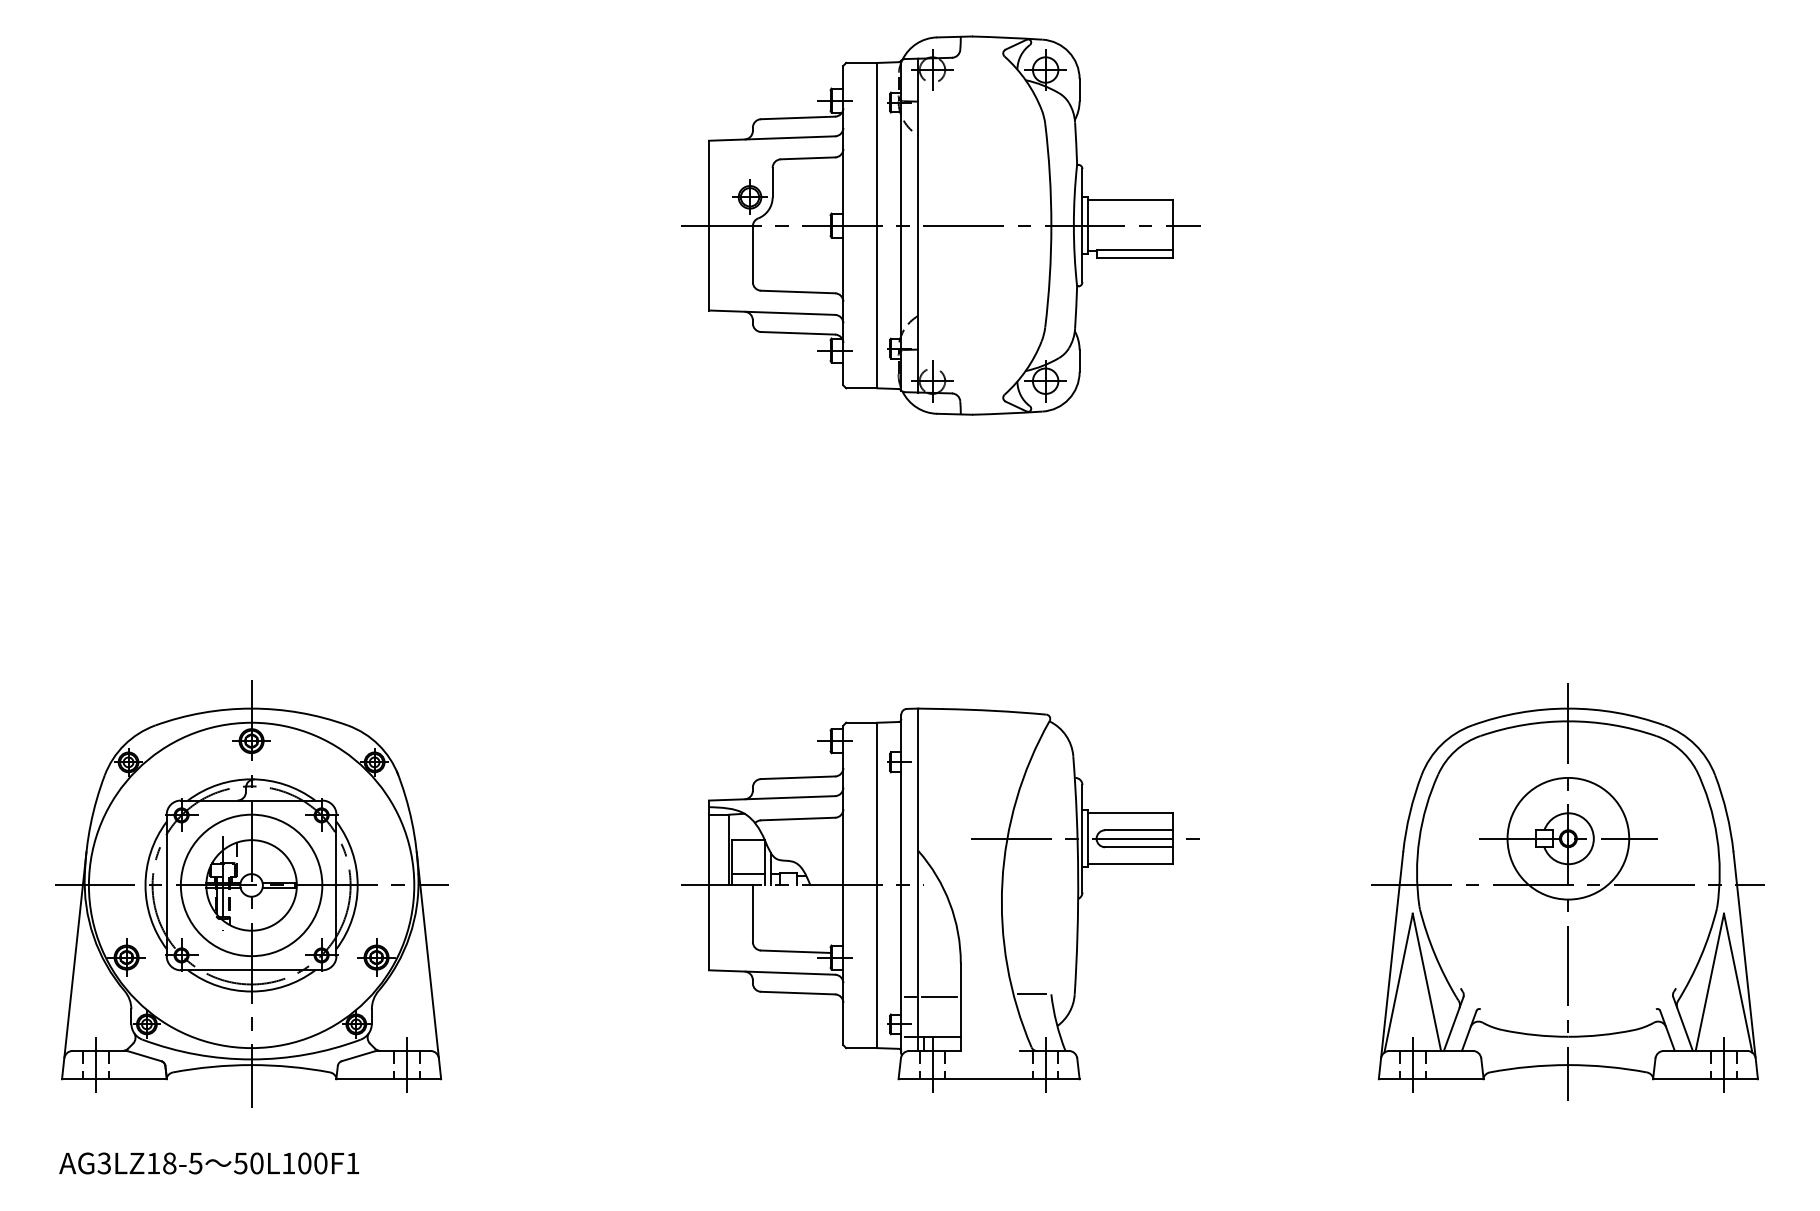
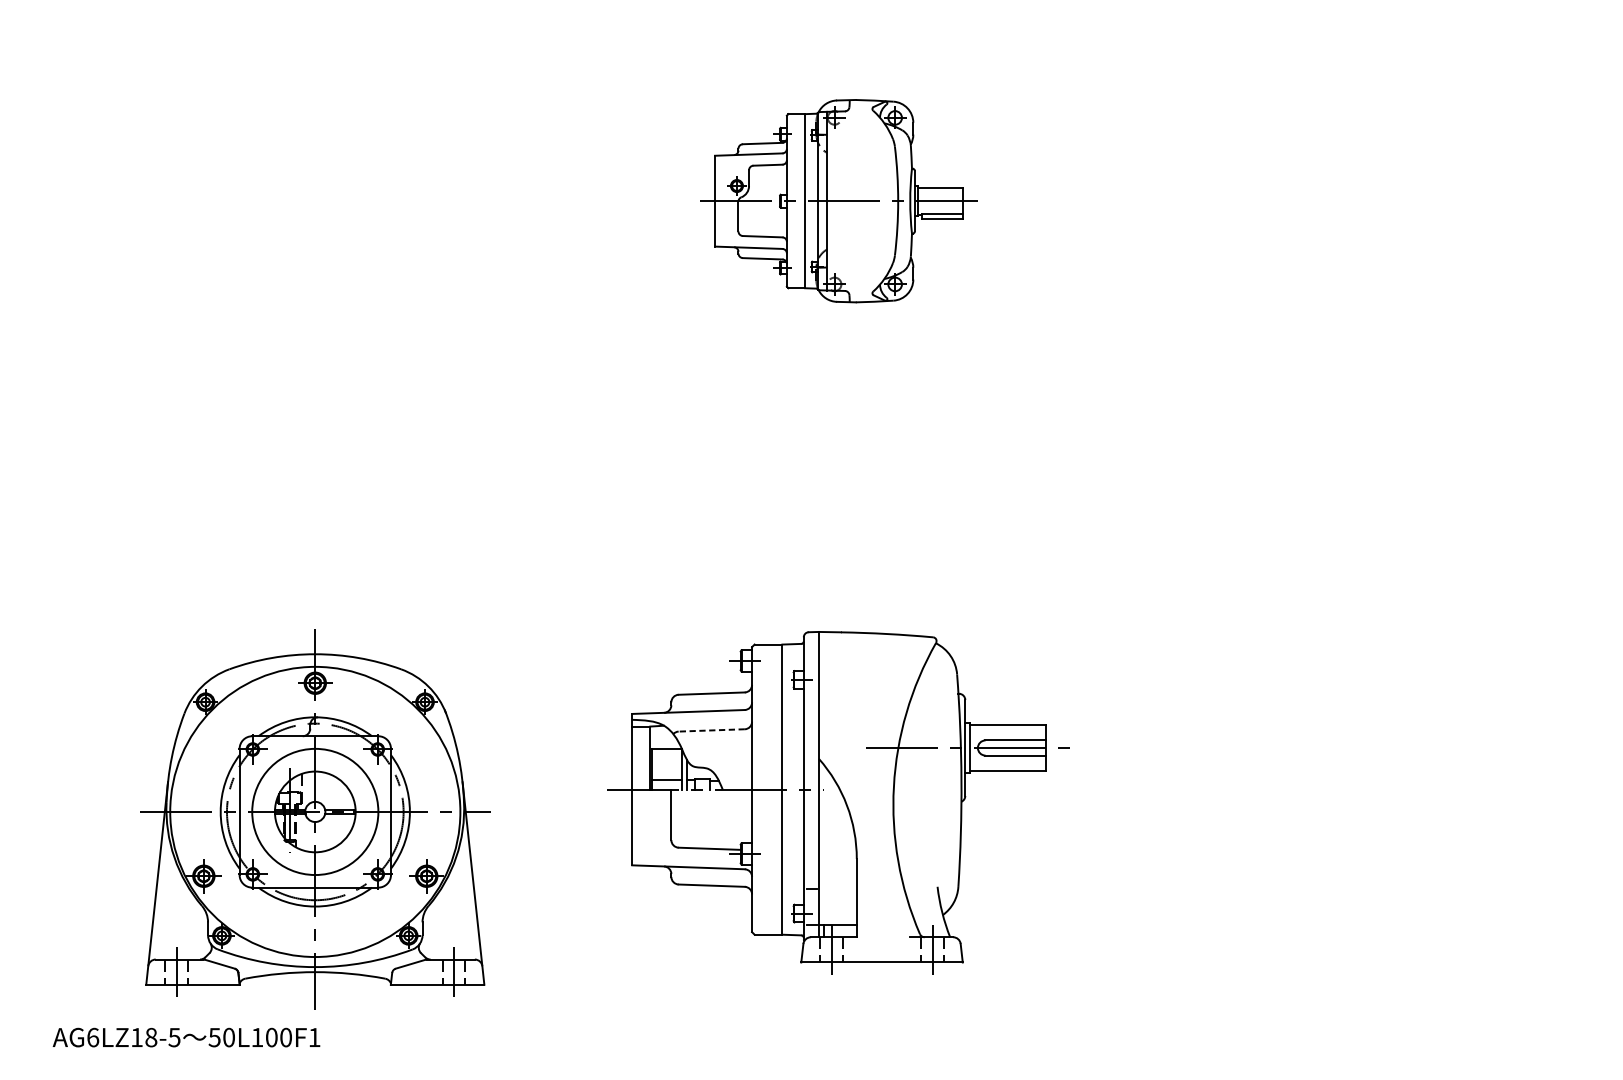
part: (940, 225) -> (838, 201), size x0.6
line: (797, 819) -> (711, 730), solid -> dashed
part: (1567, 891) -> (1397, 795), removed
part: (251, 893) -> (315, 819), moved
line: (1031, 994) -> (919, 886), removed
line: (939, 997) -> (837, 889), removed
text: (104, 1163) -> (93, 1037), AG3LZ18-5 -> AG6LZ18-5

